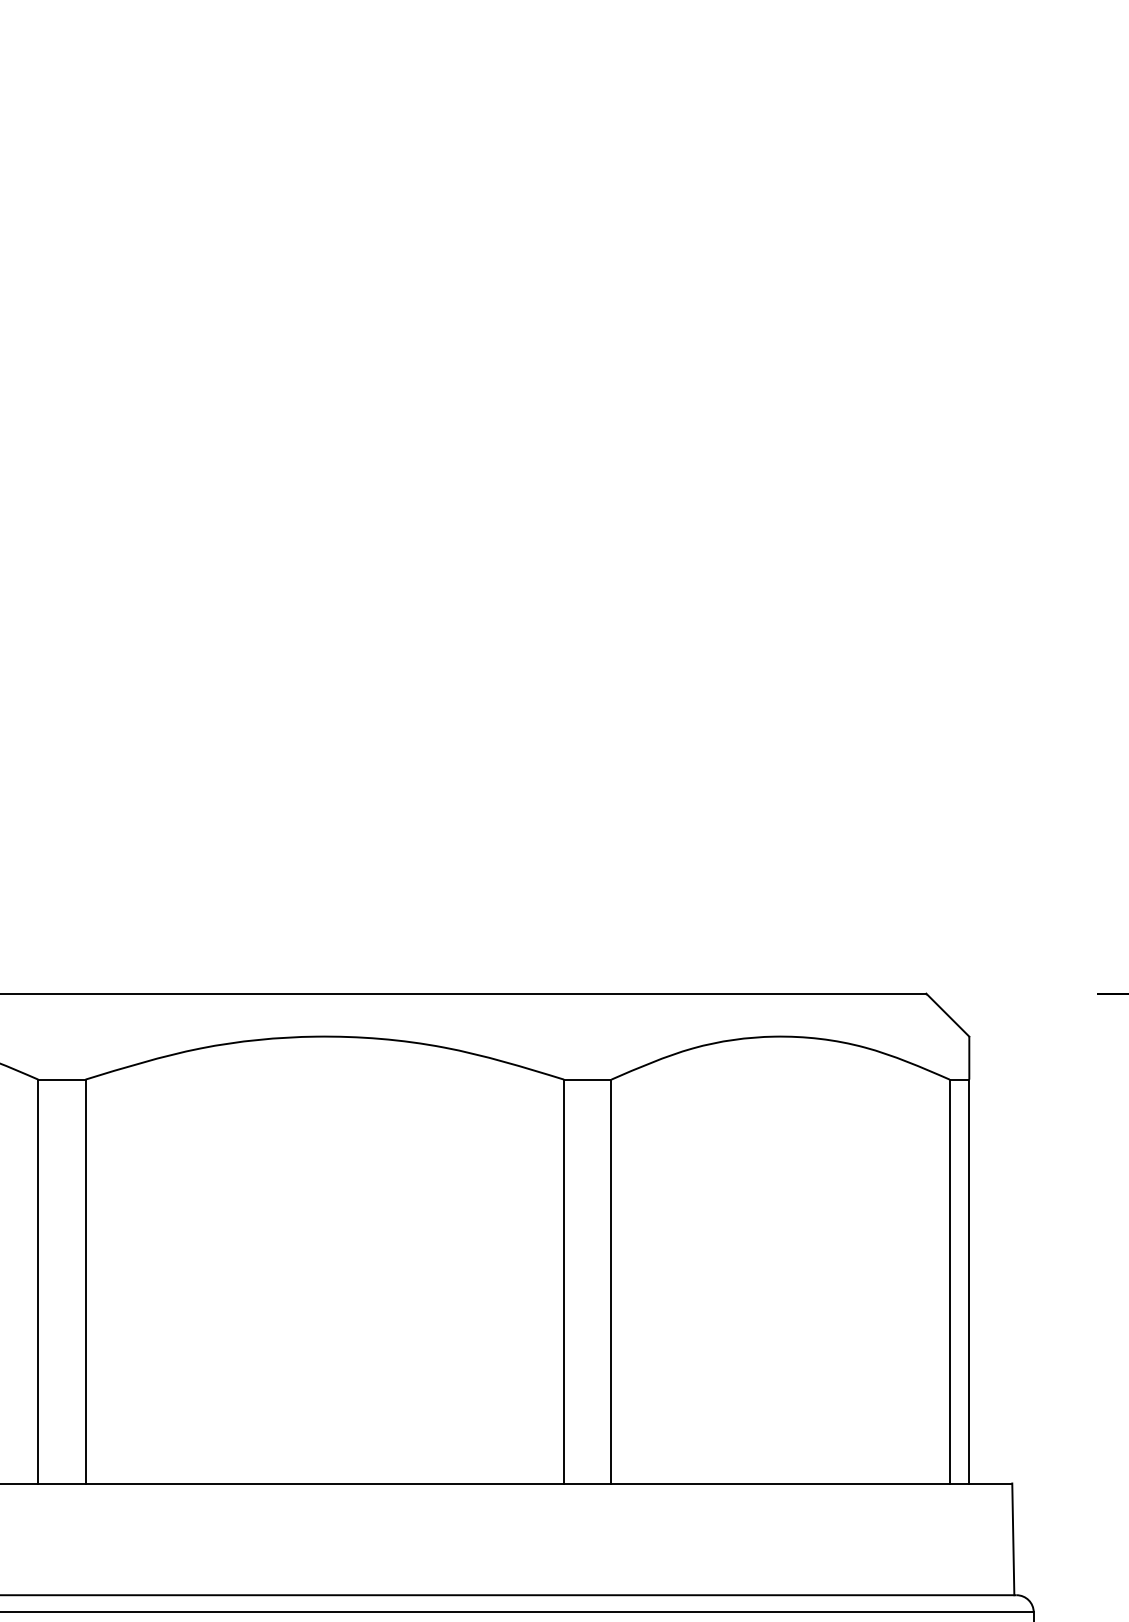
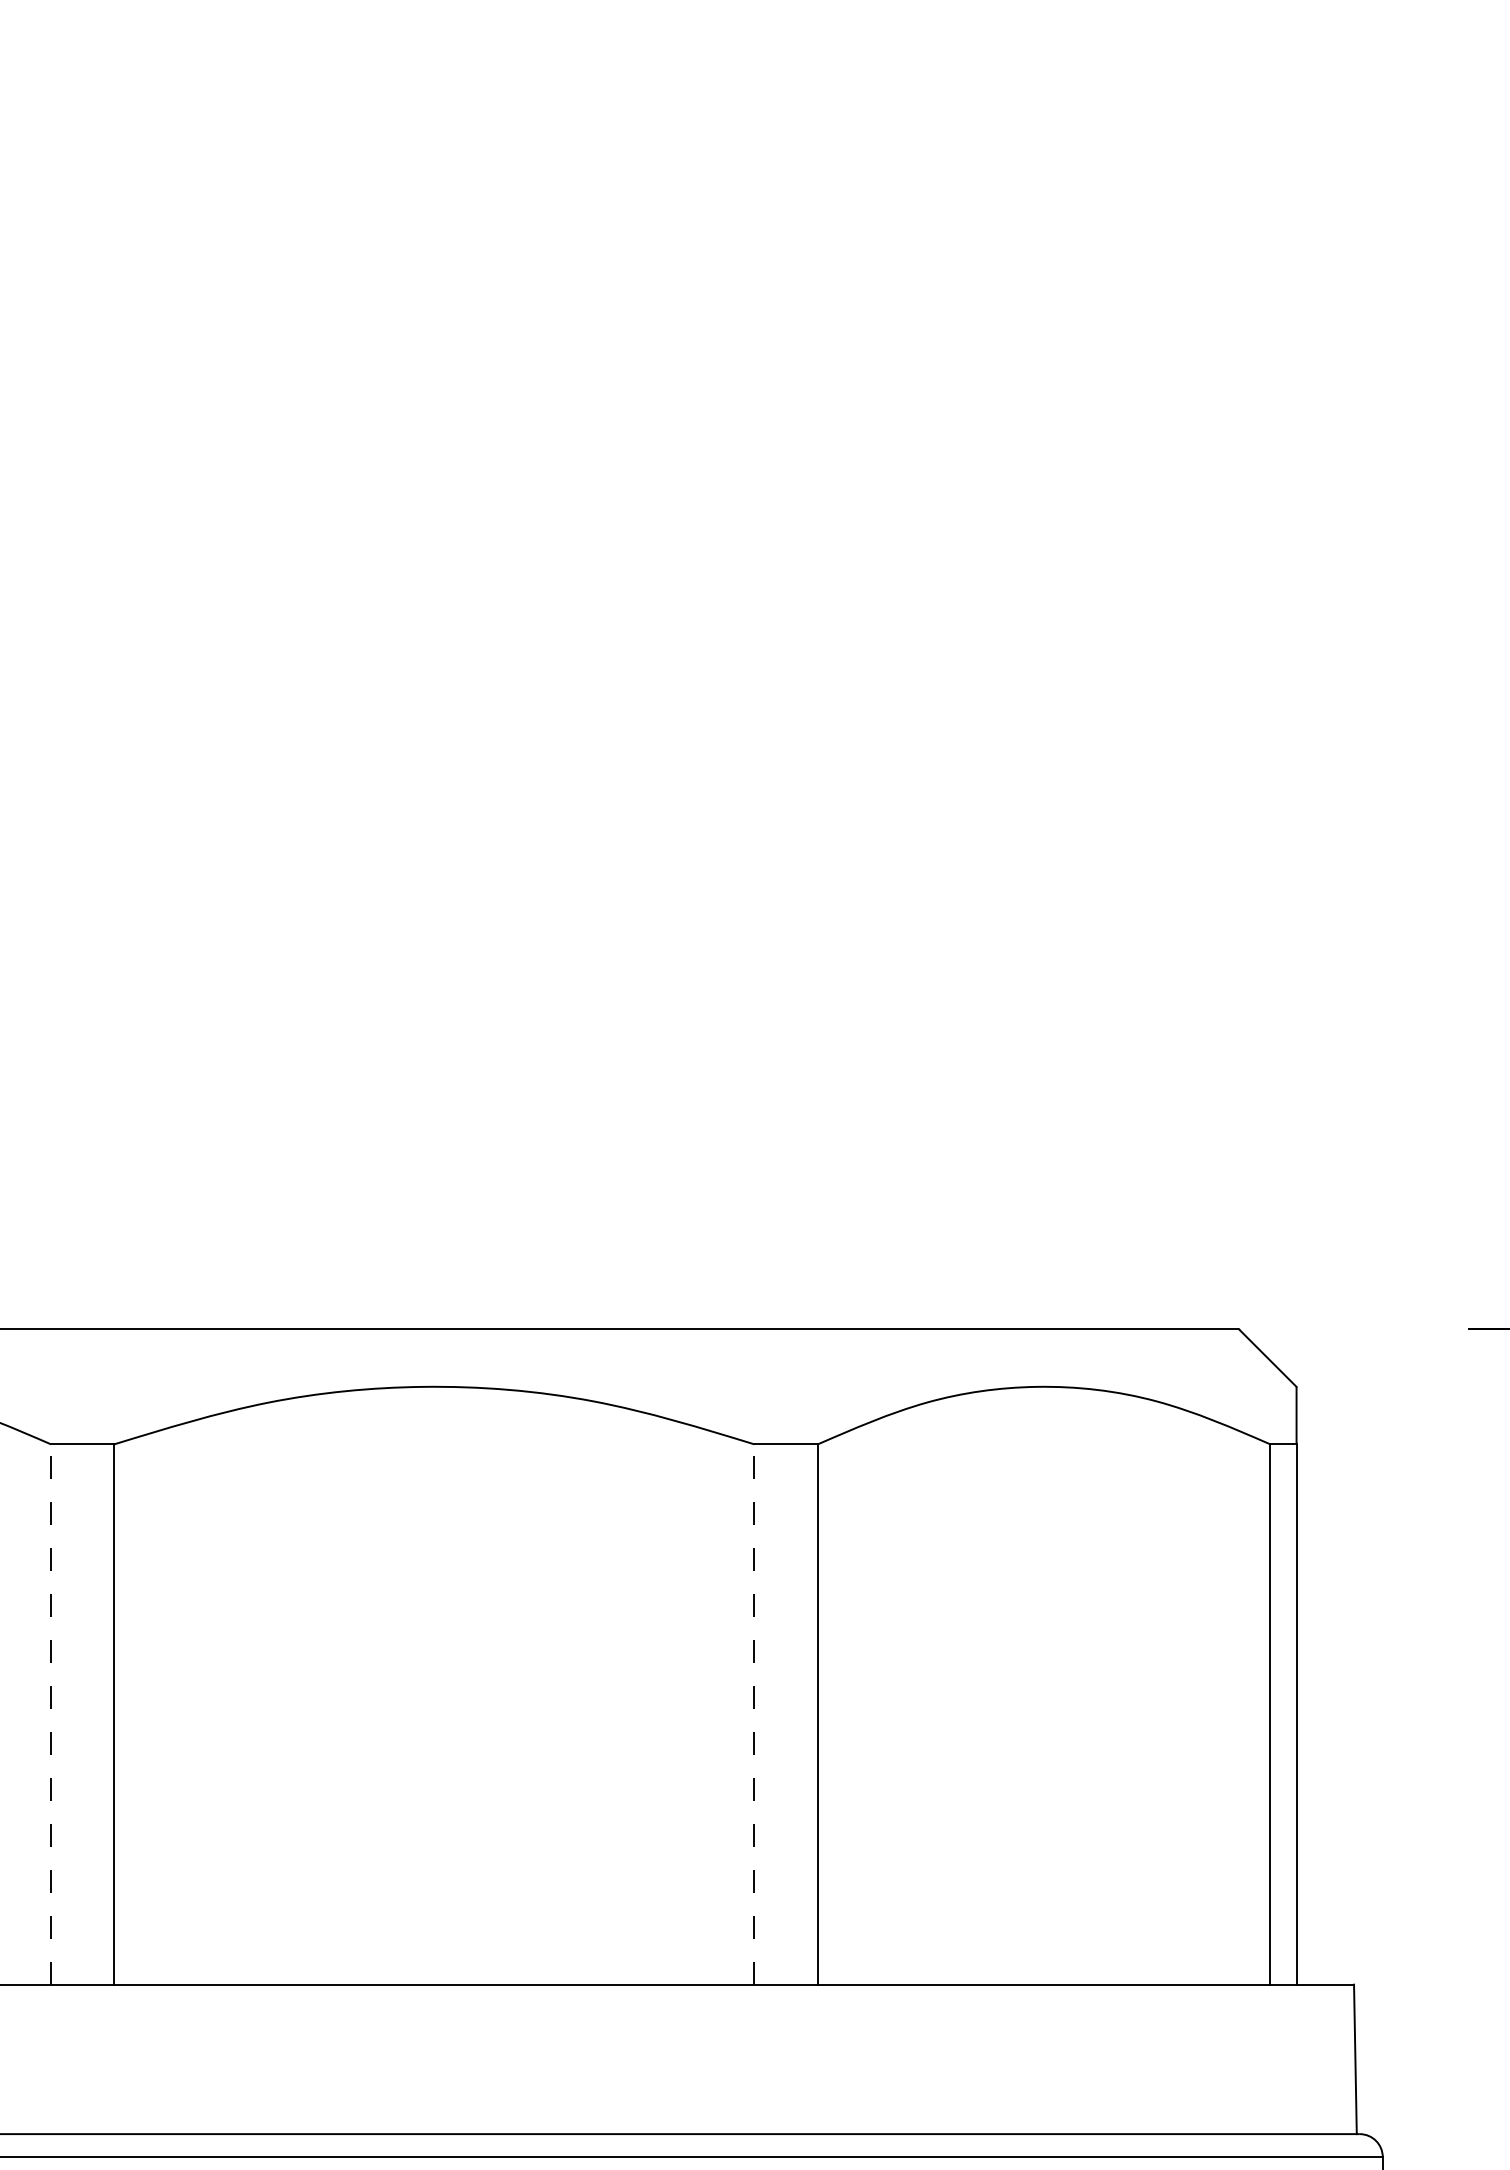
line: (38, 1281) -> (51, 1714), solid -> dashed
line: (564, 1281) -> (754, 1714), solid -> dashed

